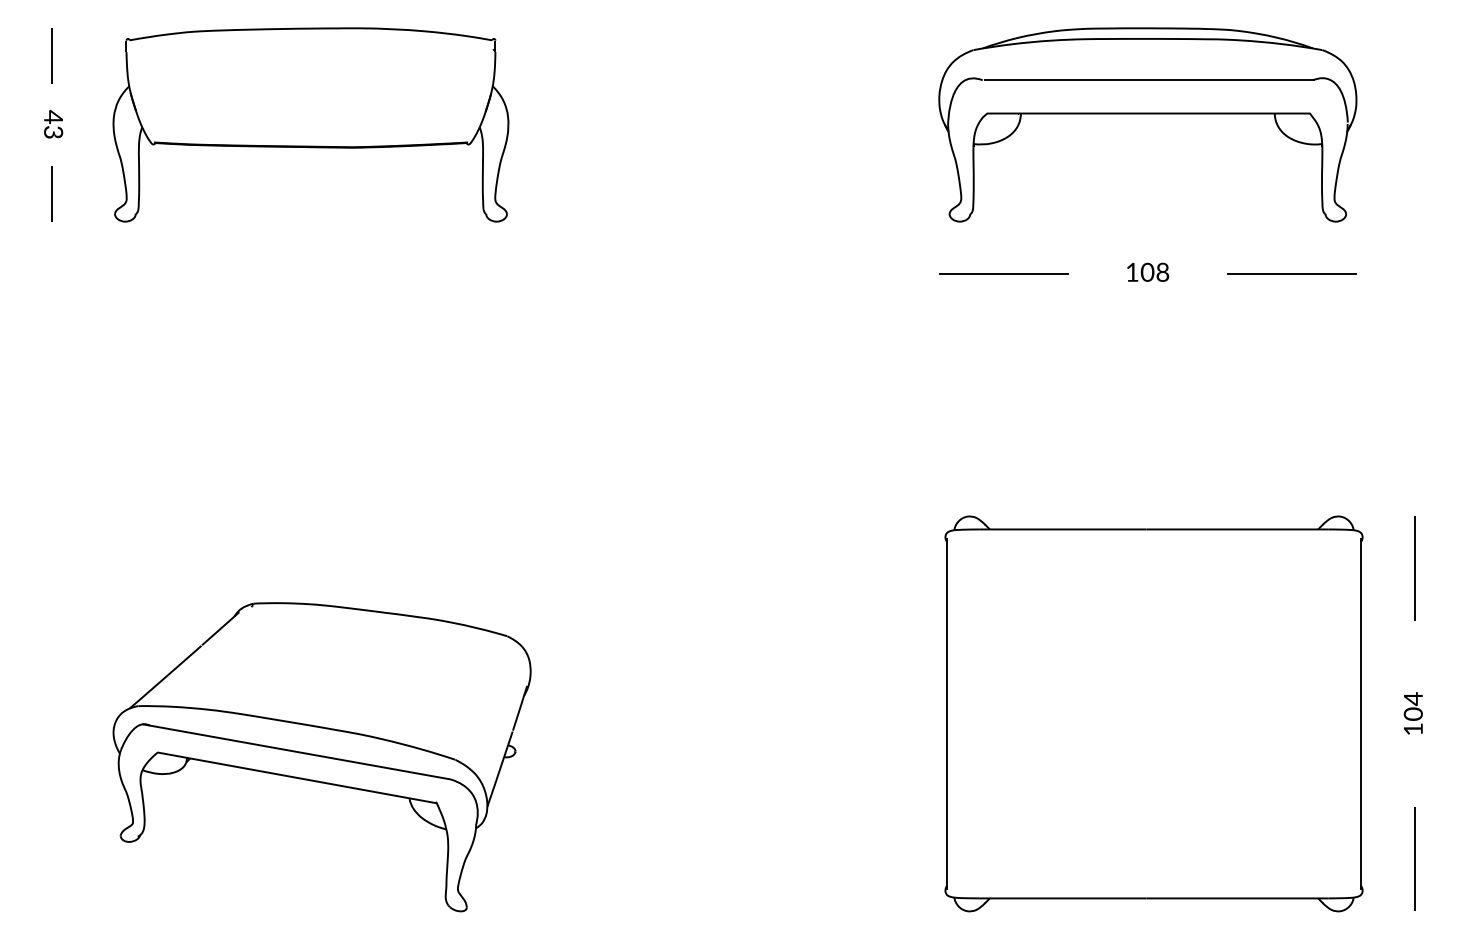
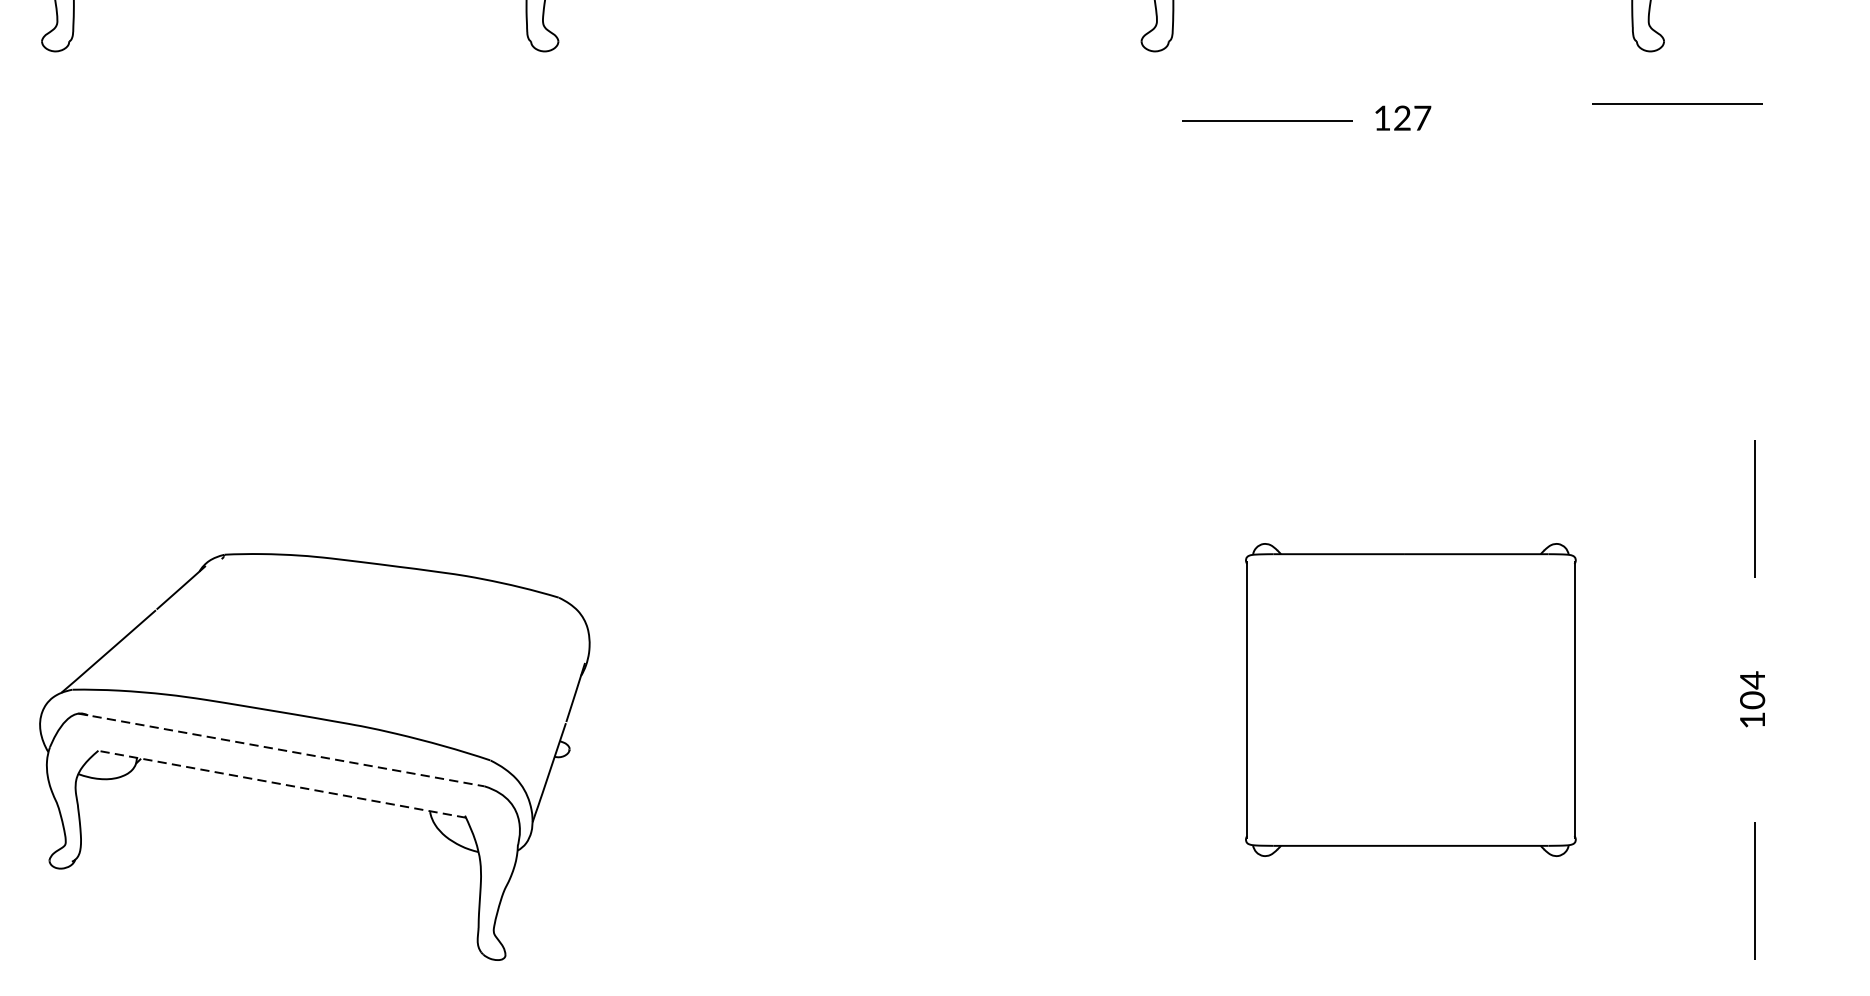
text: (1154, 271) -> (1411, 117), 108 -> 127
line: (1003, 273) -> (1266, 119), moved
line: (1291, 273) -> (1677, 102), moved
part: (1153, 713) -> (1410, 699), size x0.6
line: (296, 751) -> (281, 749), solid -> dashed
line: (297, 777) -> (282, 783), solid -> dashed

